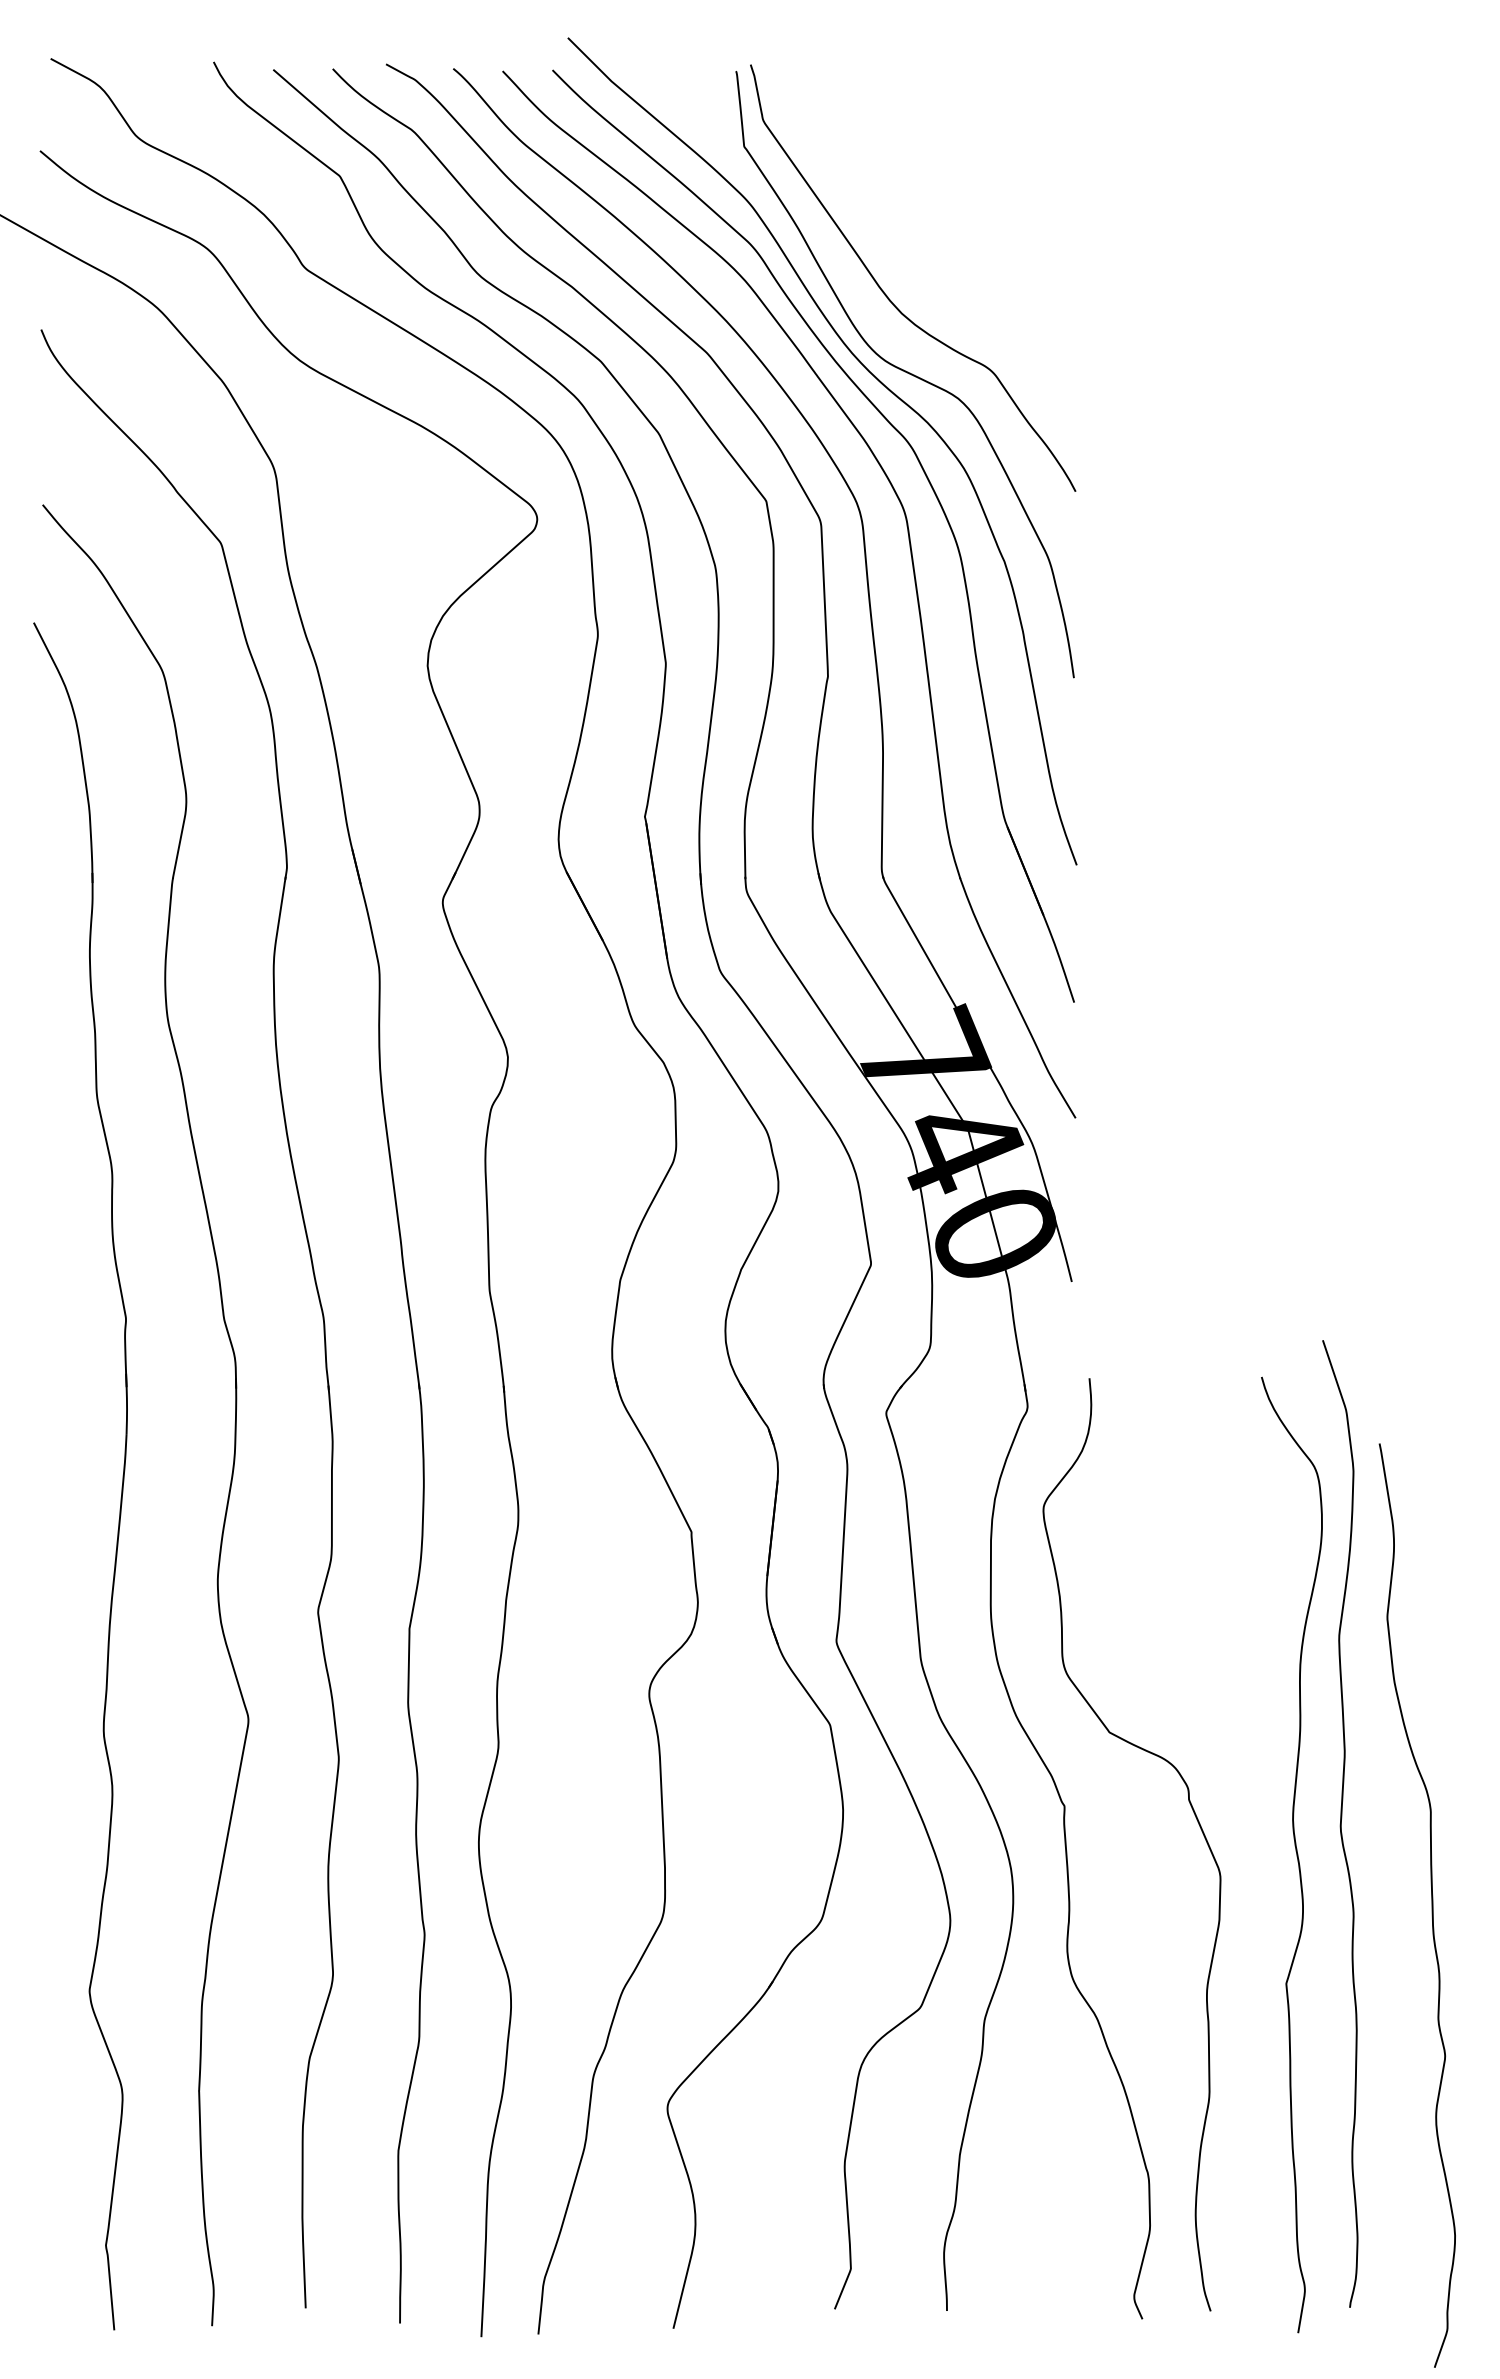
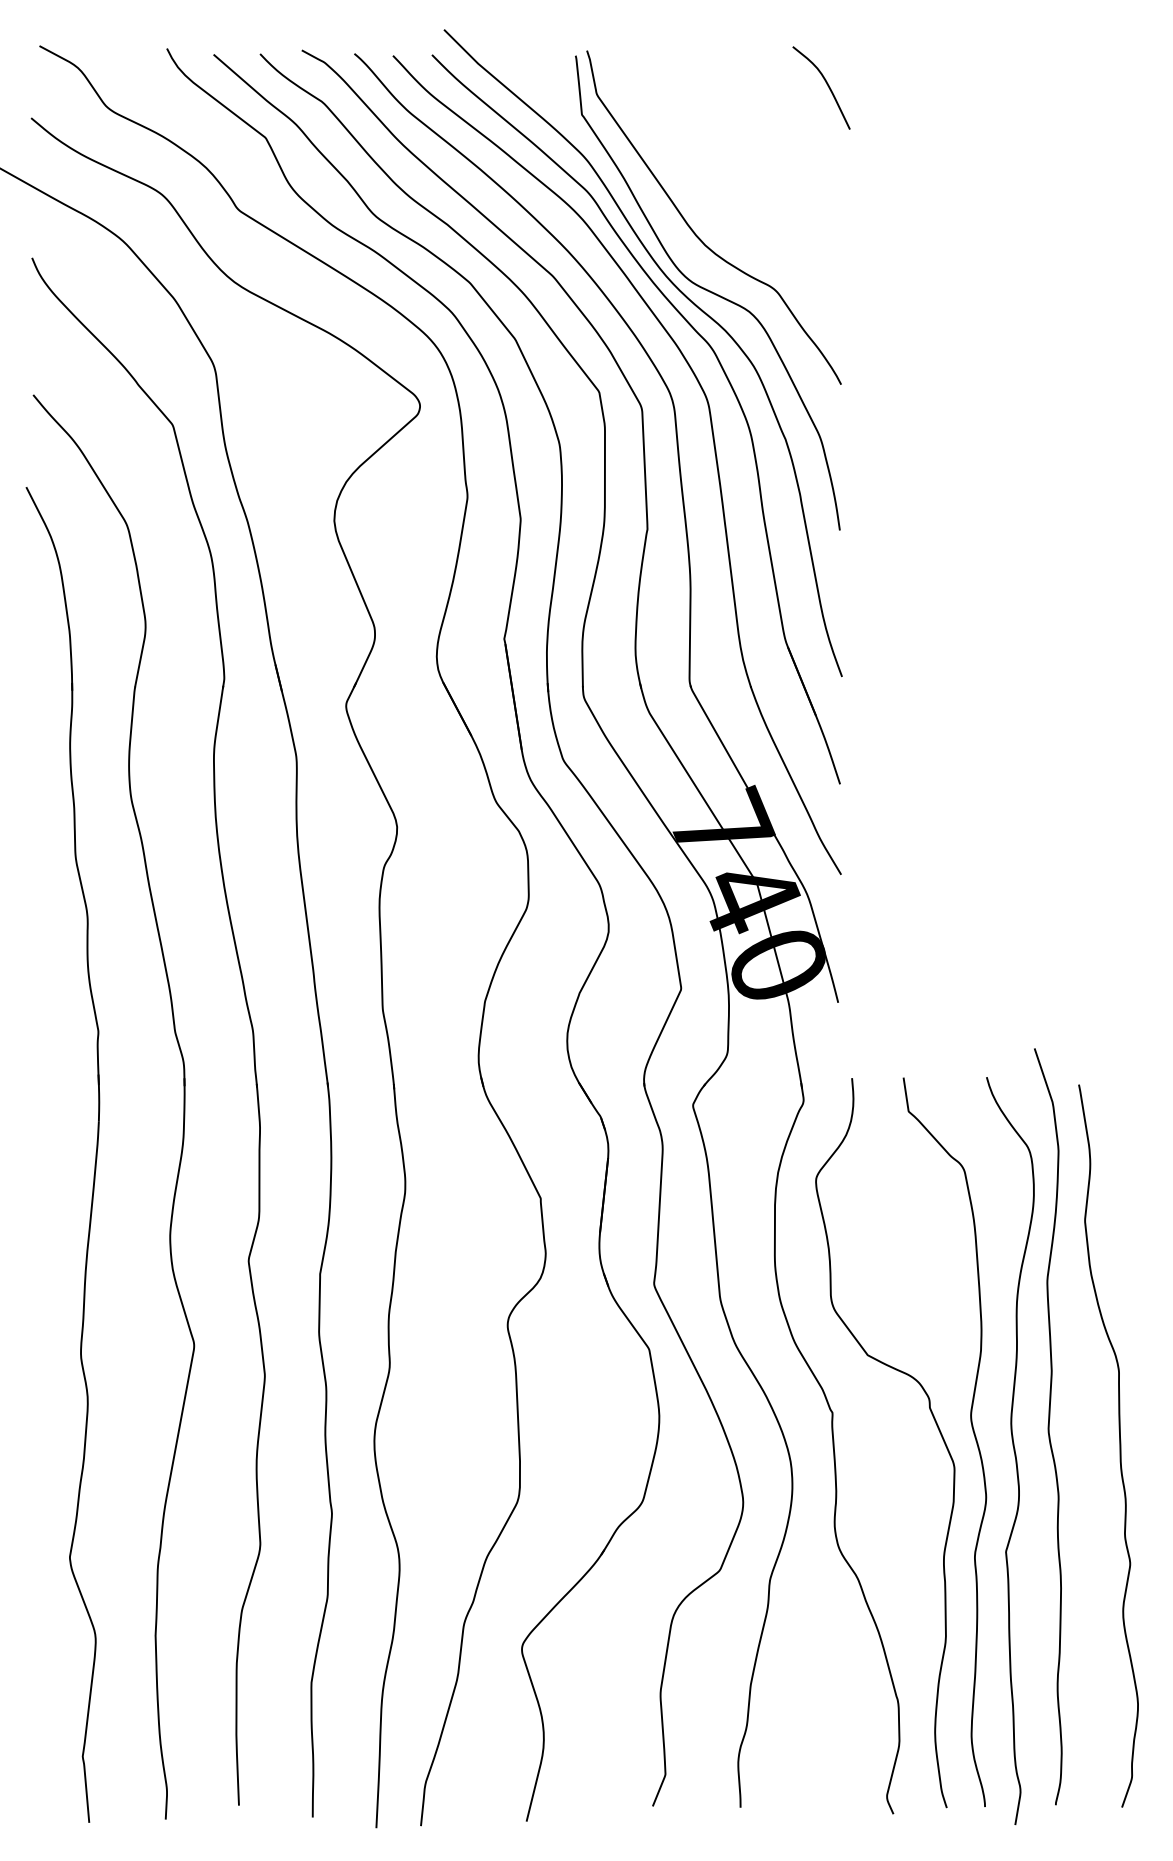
curve: (1057, 108) -> (827, 84), added
curve: (1245, 1835) -> (974, 1435), added
curve: (1431, 1905) -> (1119, 1445), moved

